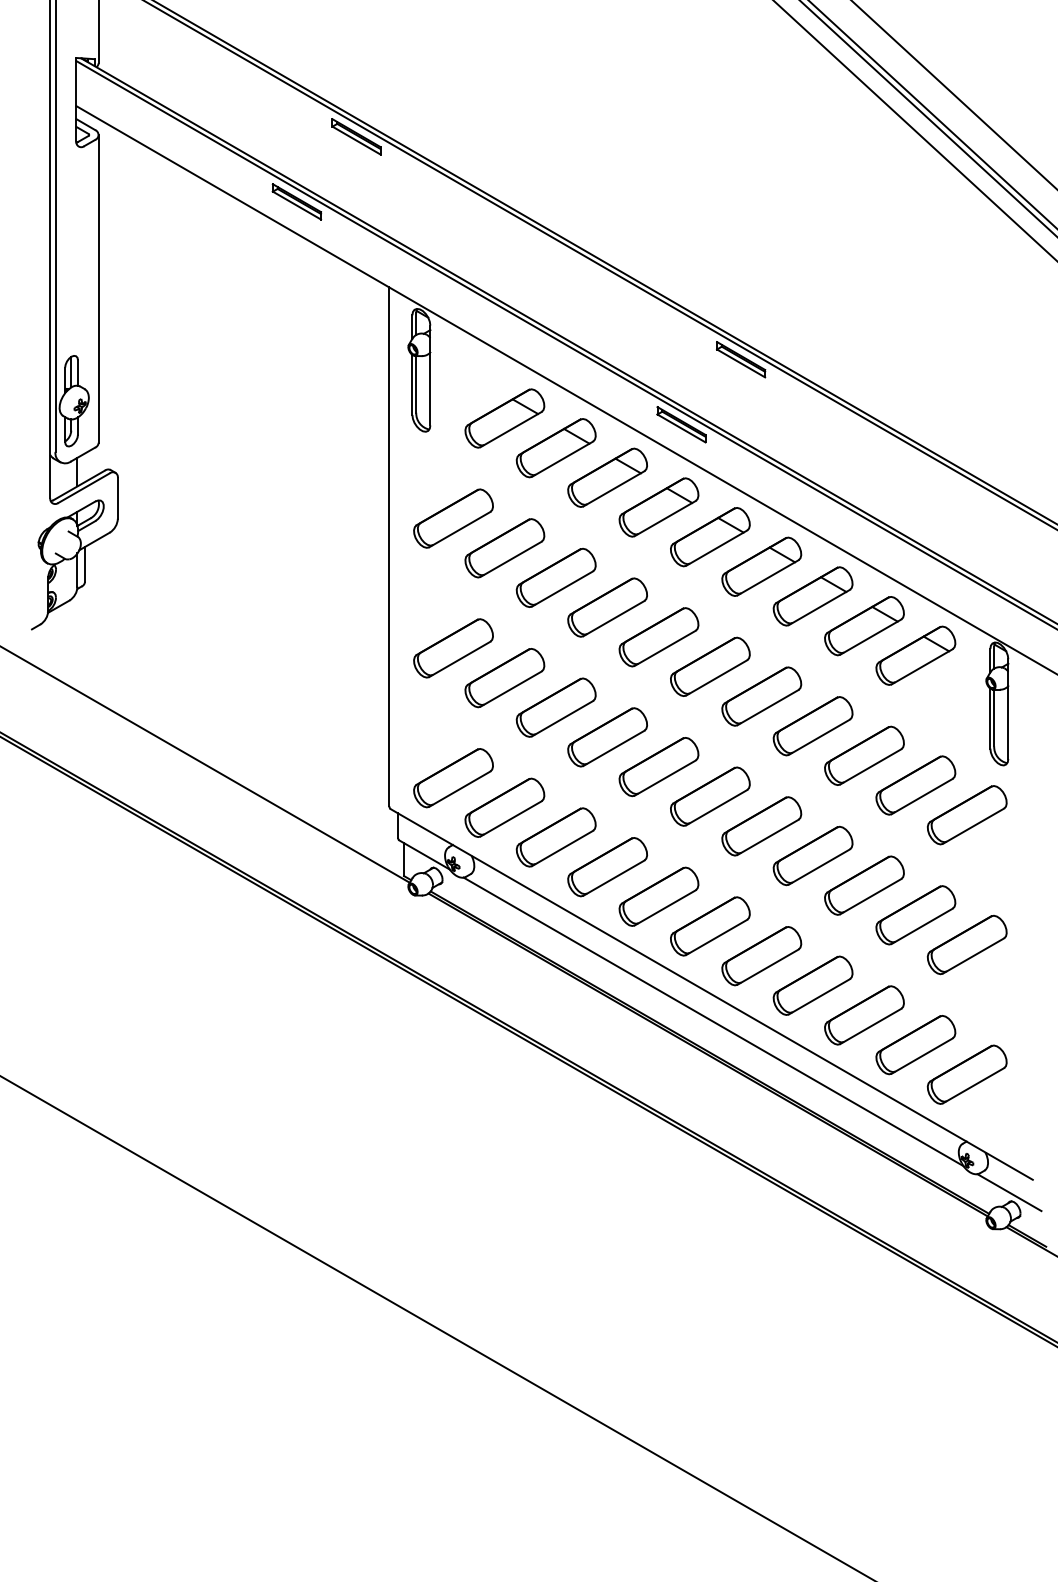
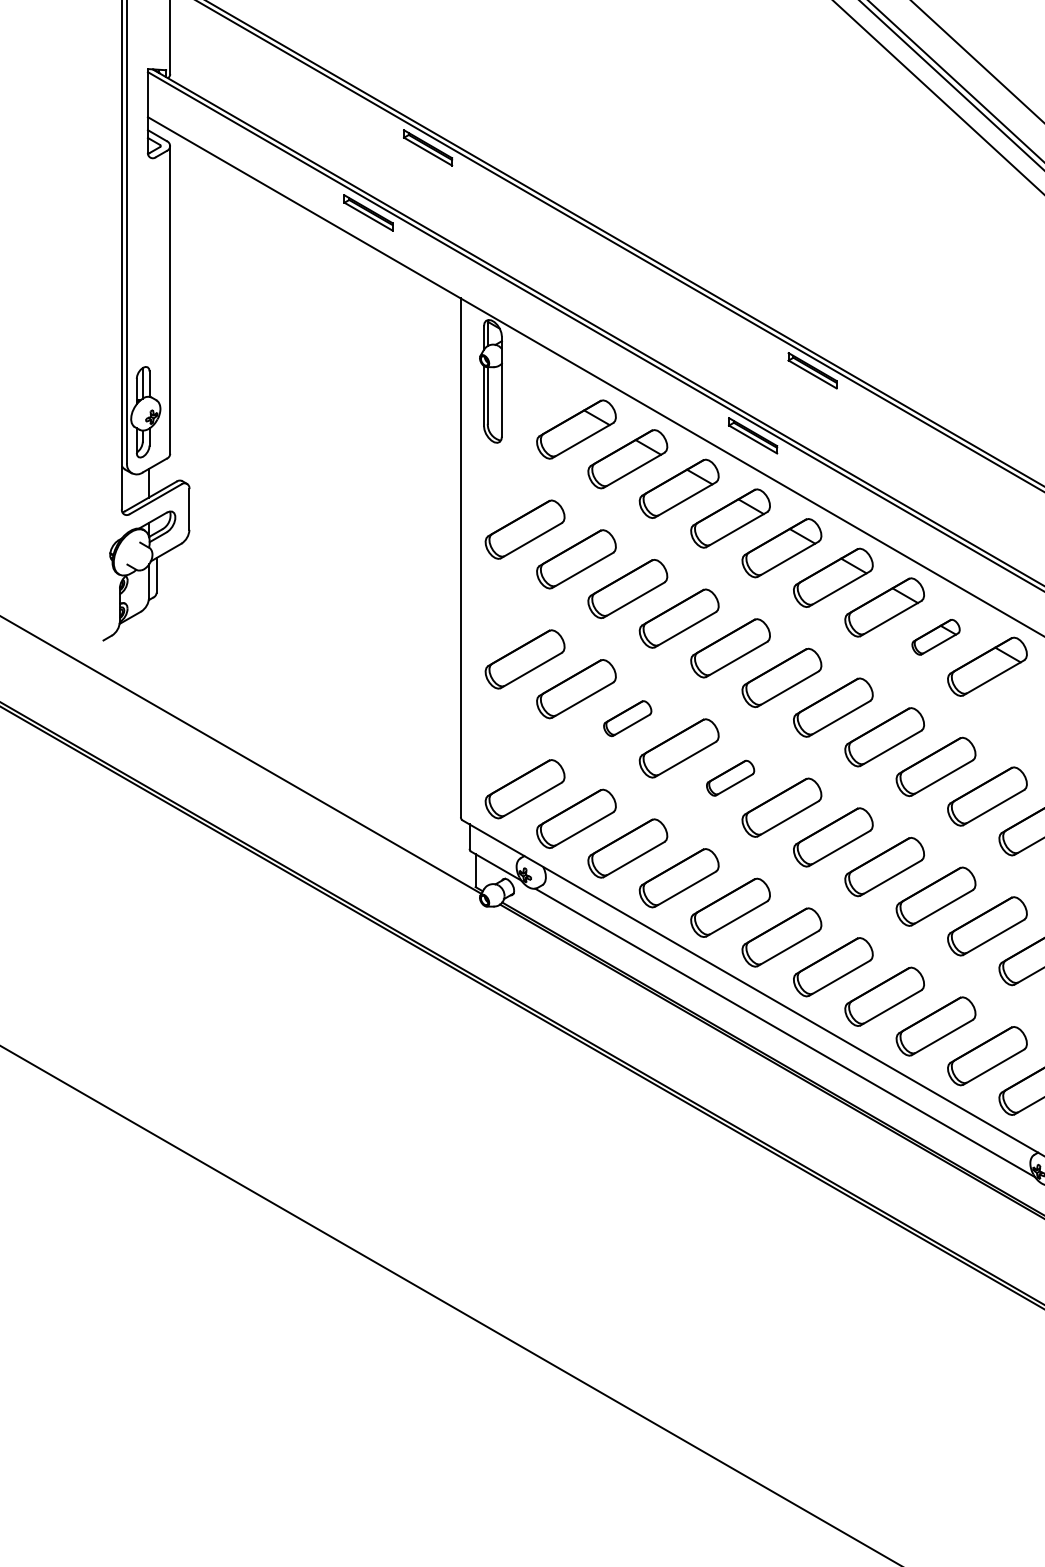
part: (864, 626) -> (936, 637), size x0.6
part: (555, 707) -> (627, 718), size x0.6
part: (658, 767) -> (730, 778), size x0.6

